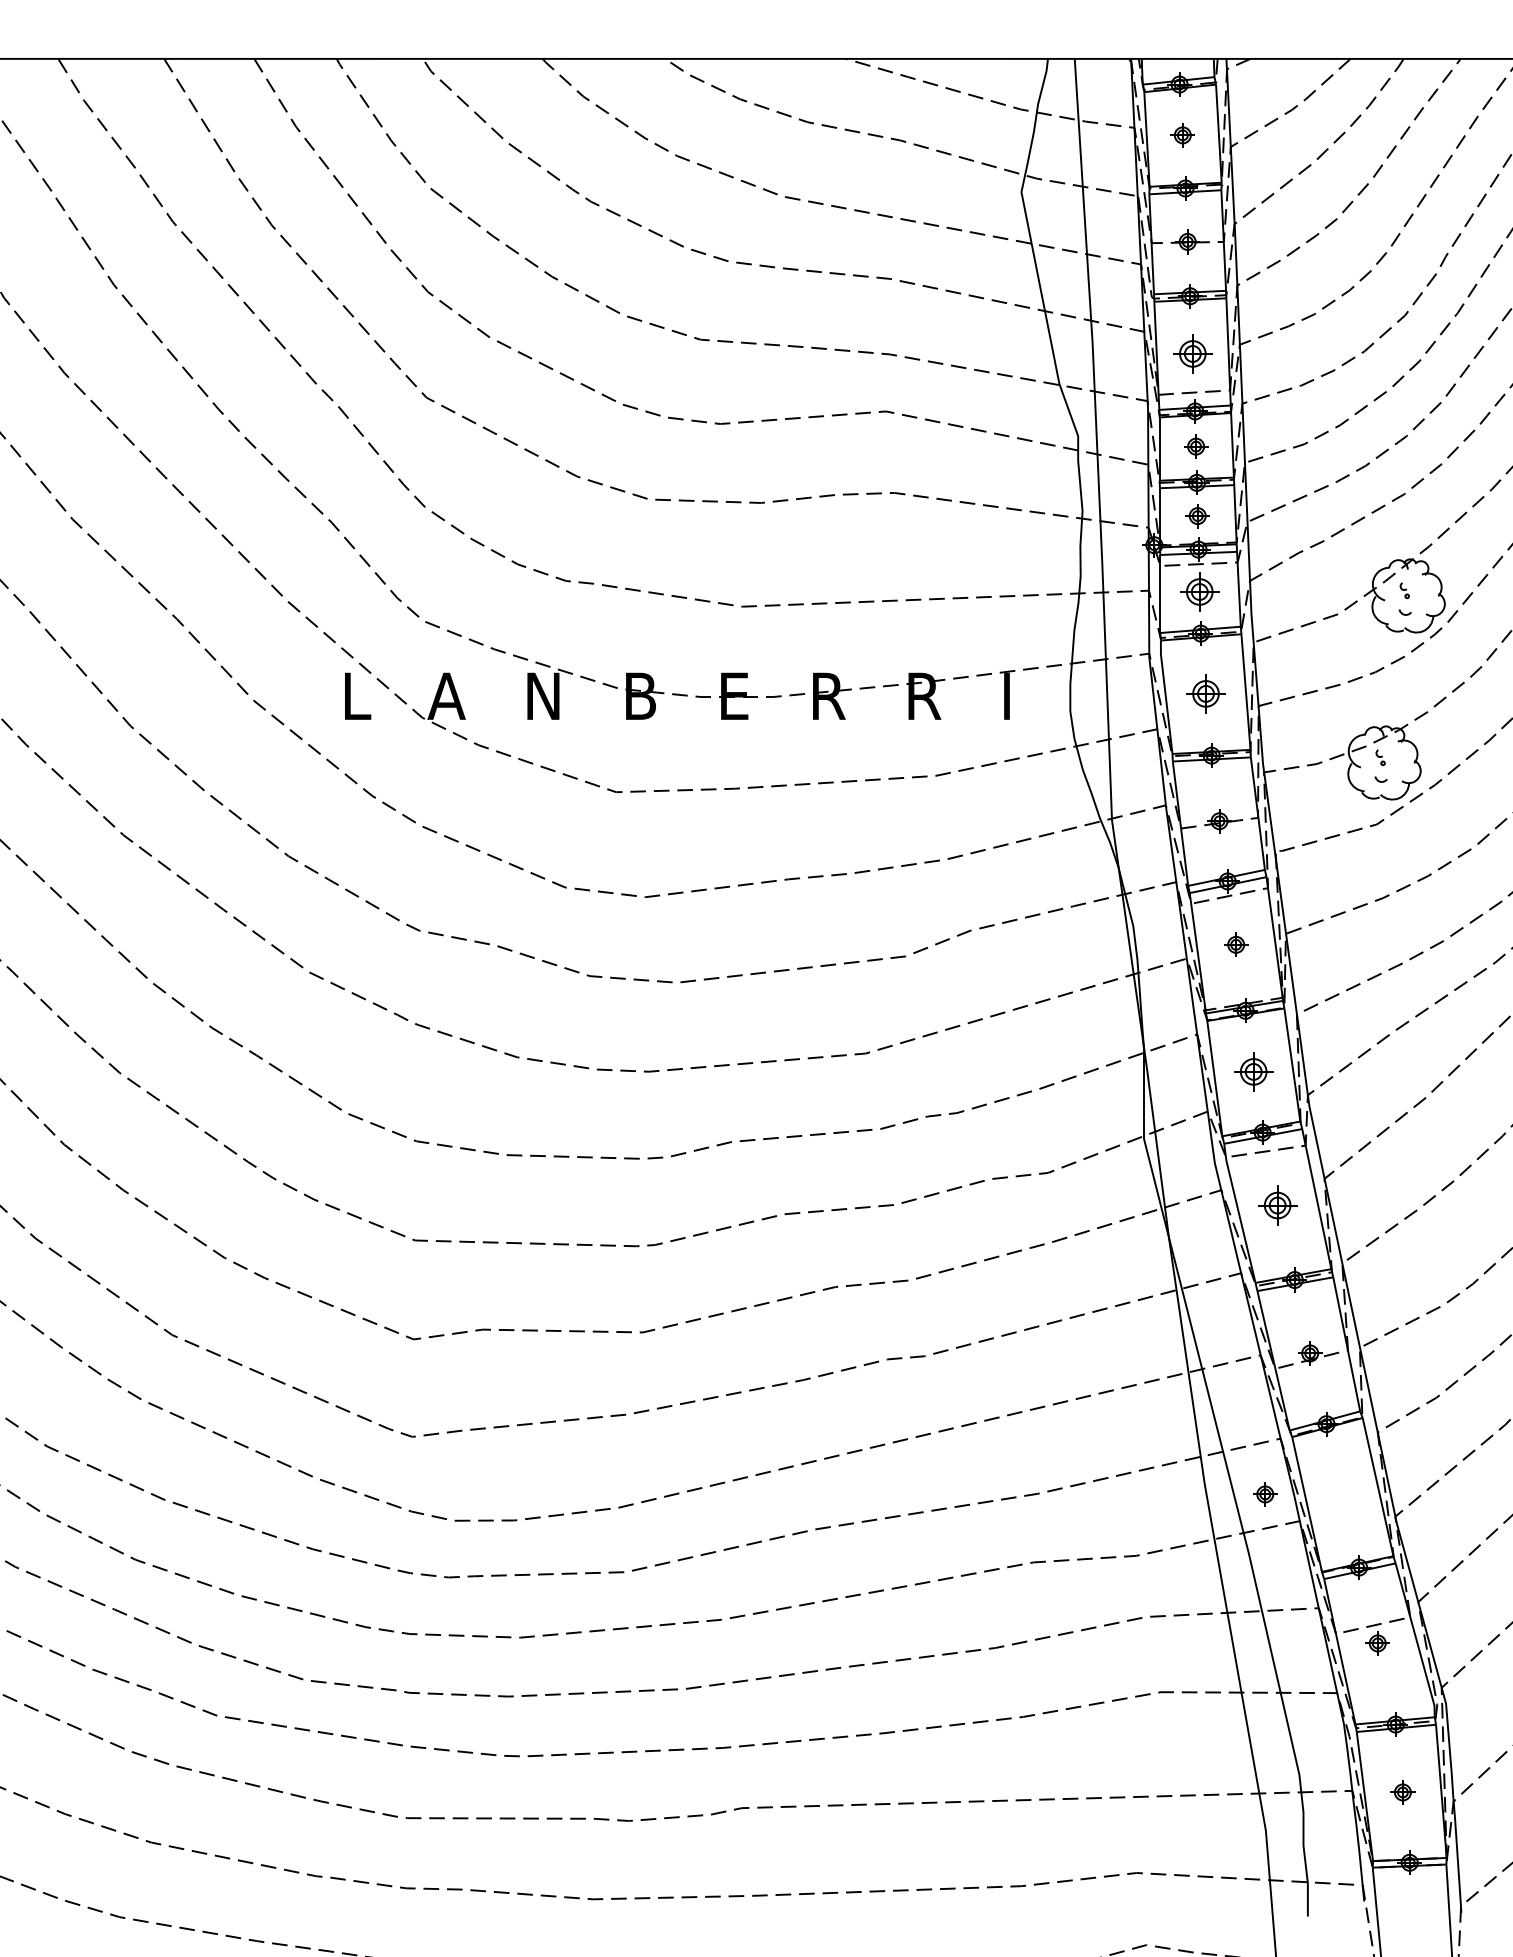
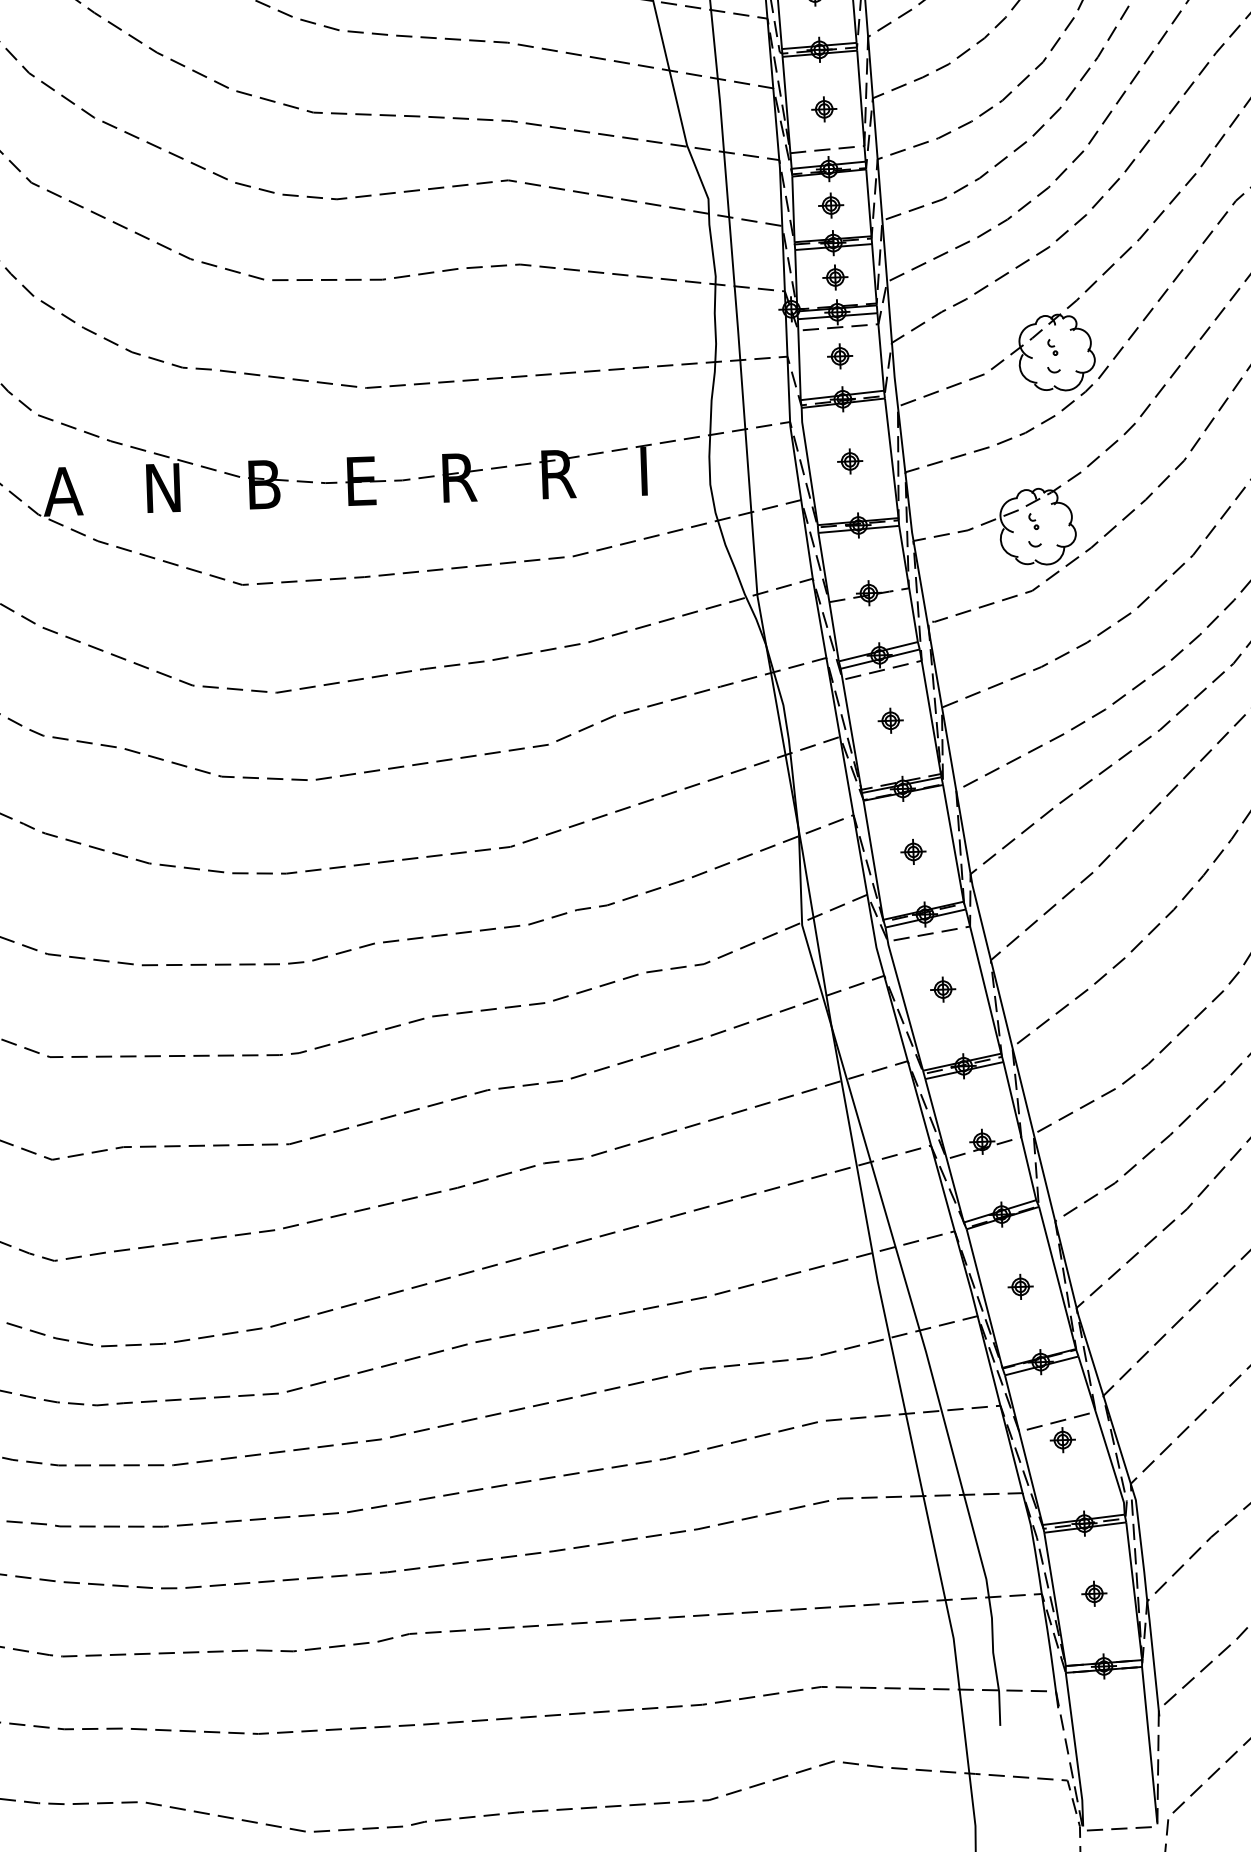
part: (1192, 353) -> (824, 109), size x0.62
part: (1199, 592) -> (839, 356), size x0.62
part: (1205, 693) -> (849, 461), size x0.62
part: (1253, 1071) -> (913, 851), size x0.62
part: (1277, 1205) -> (943, 989), size x0.62
part: (1265, 1494) -> (1020, 1286), moved

